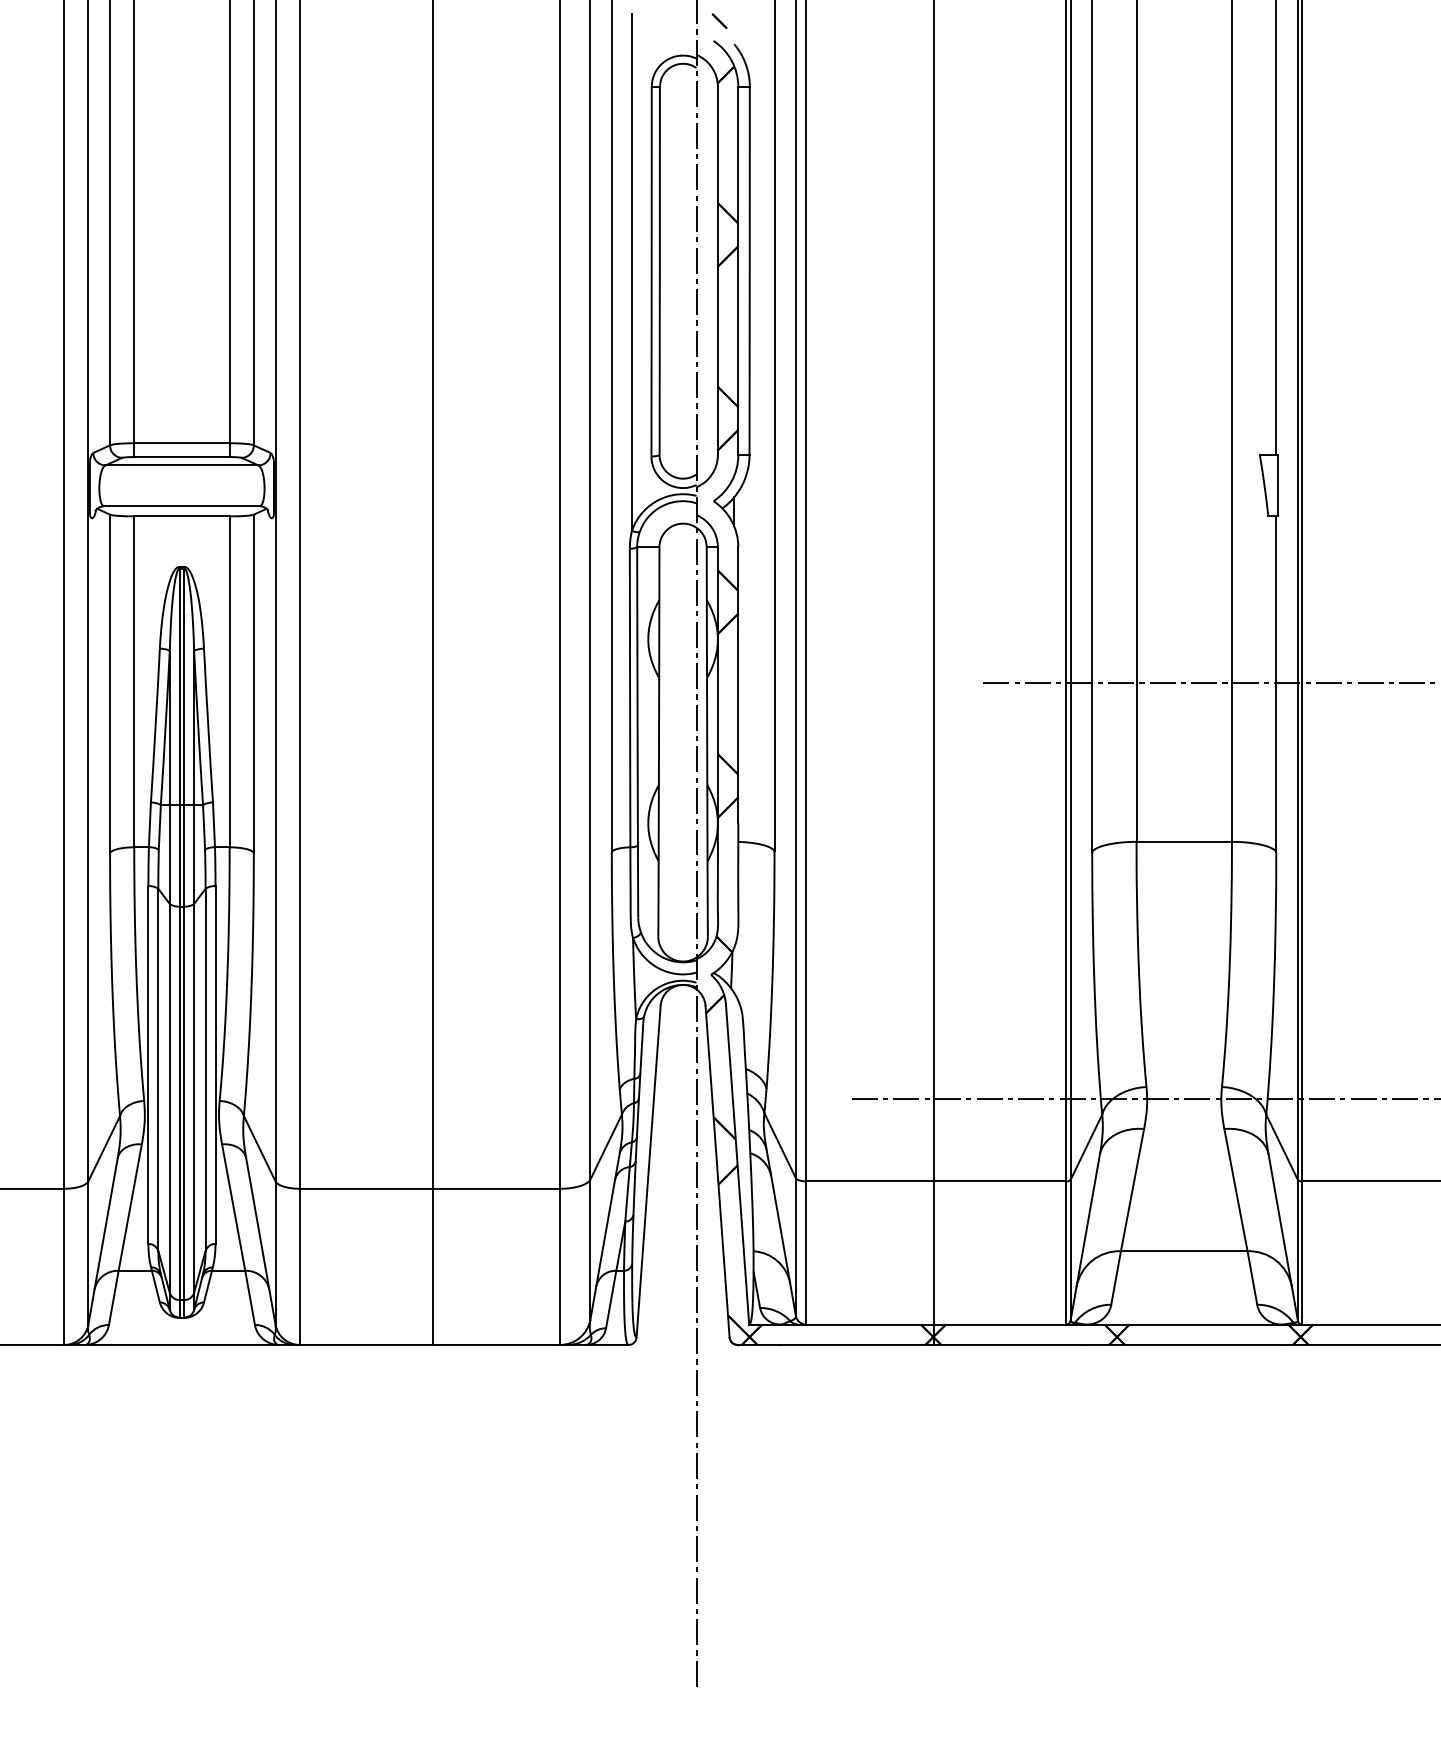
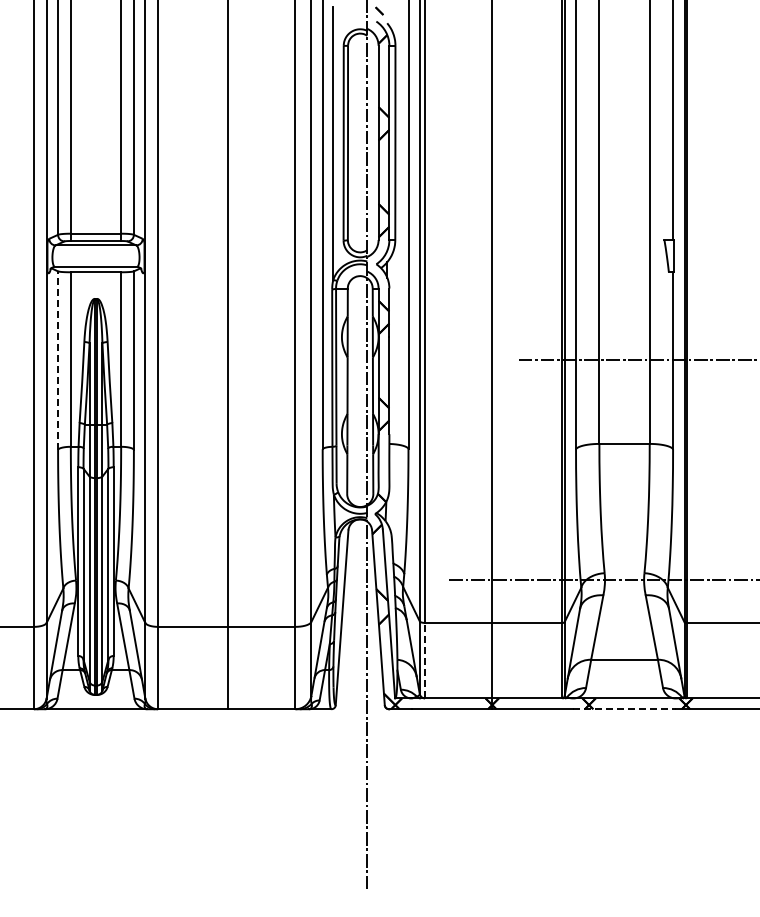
line: (110, 683) -> (58, 360), solid -> dashed
line: (806, 1252) -> (425, 660), solid -> dashed
line: (1186, 1345) -> (625, 709), solid -> dashed

